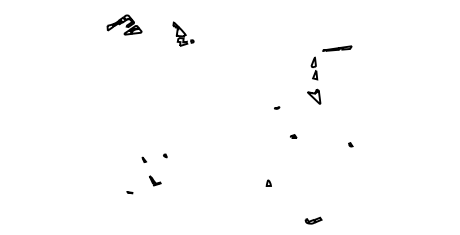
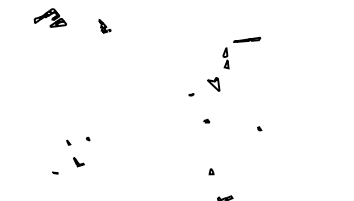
part: (183, 33) -> (104, 25), size x0.6
part: (314, 96) -> (214, 84), moved
part: (268, 182) -> (211, 171), moved

